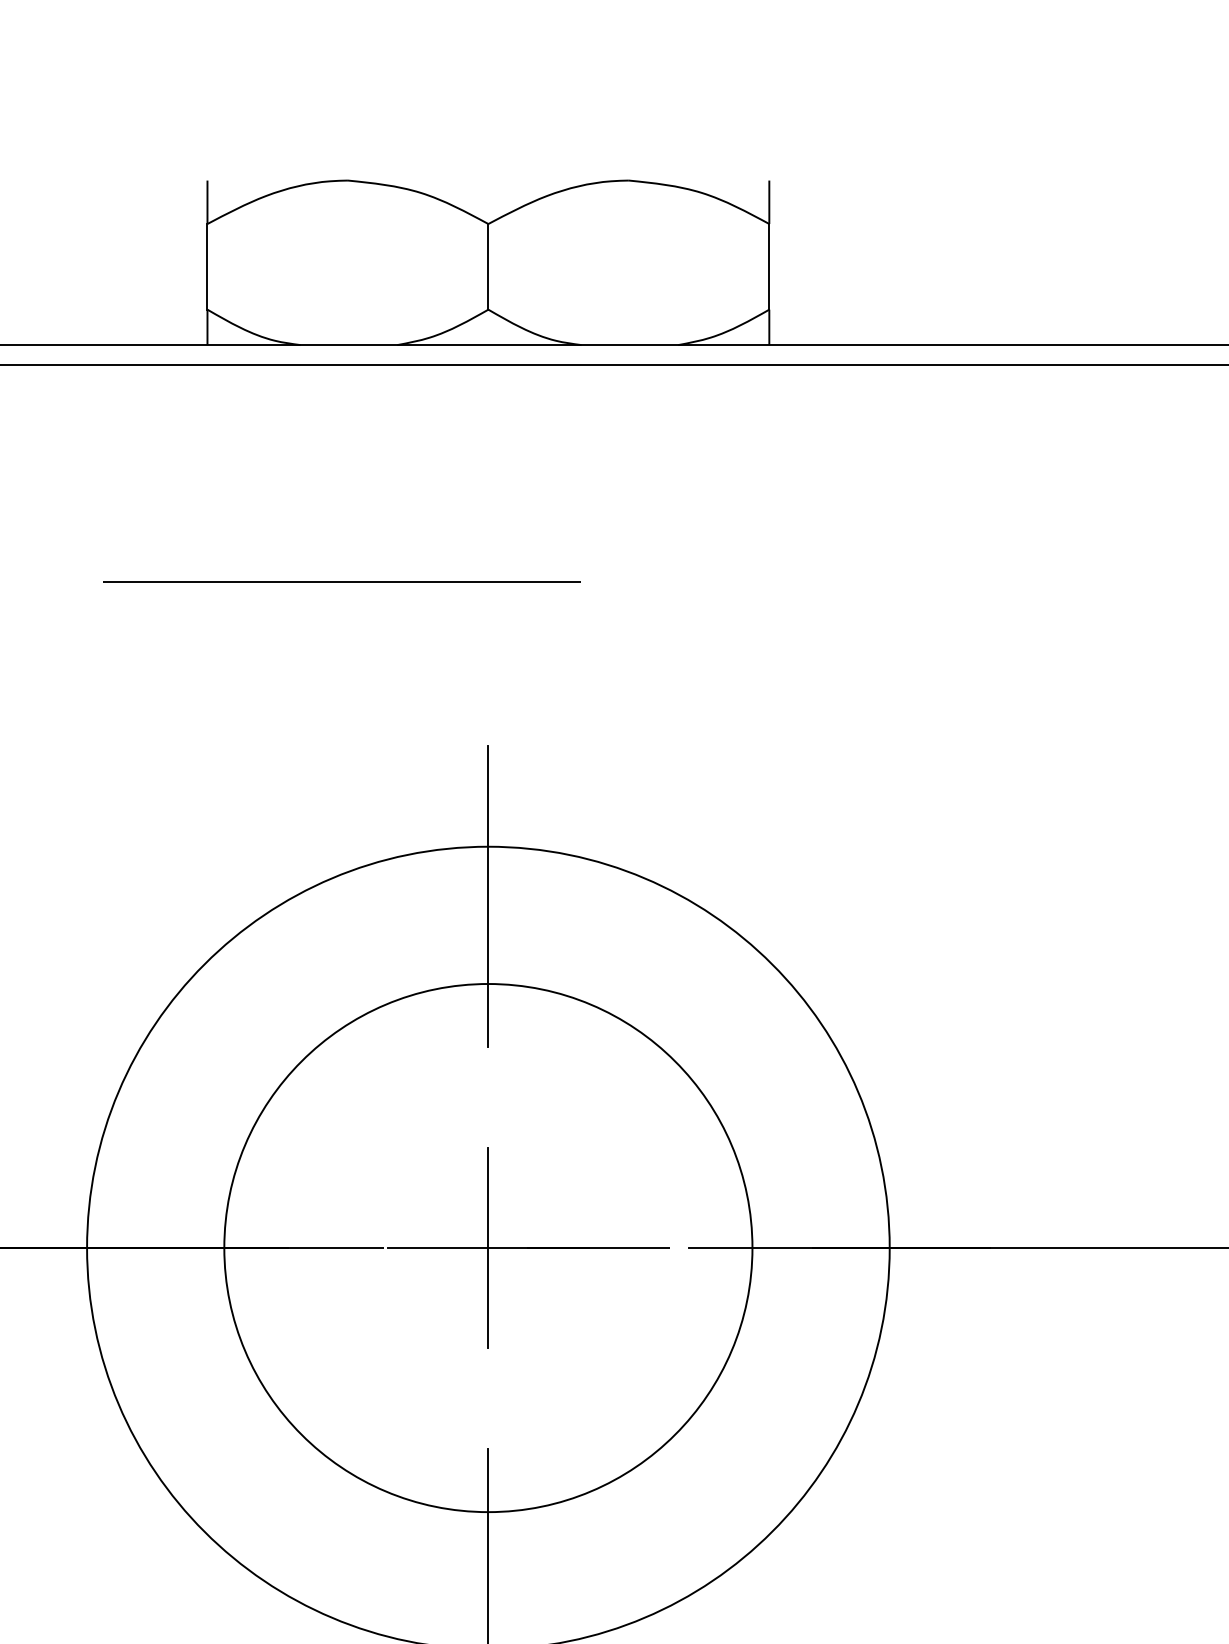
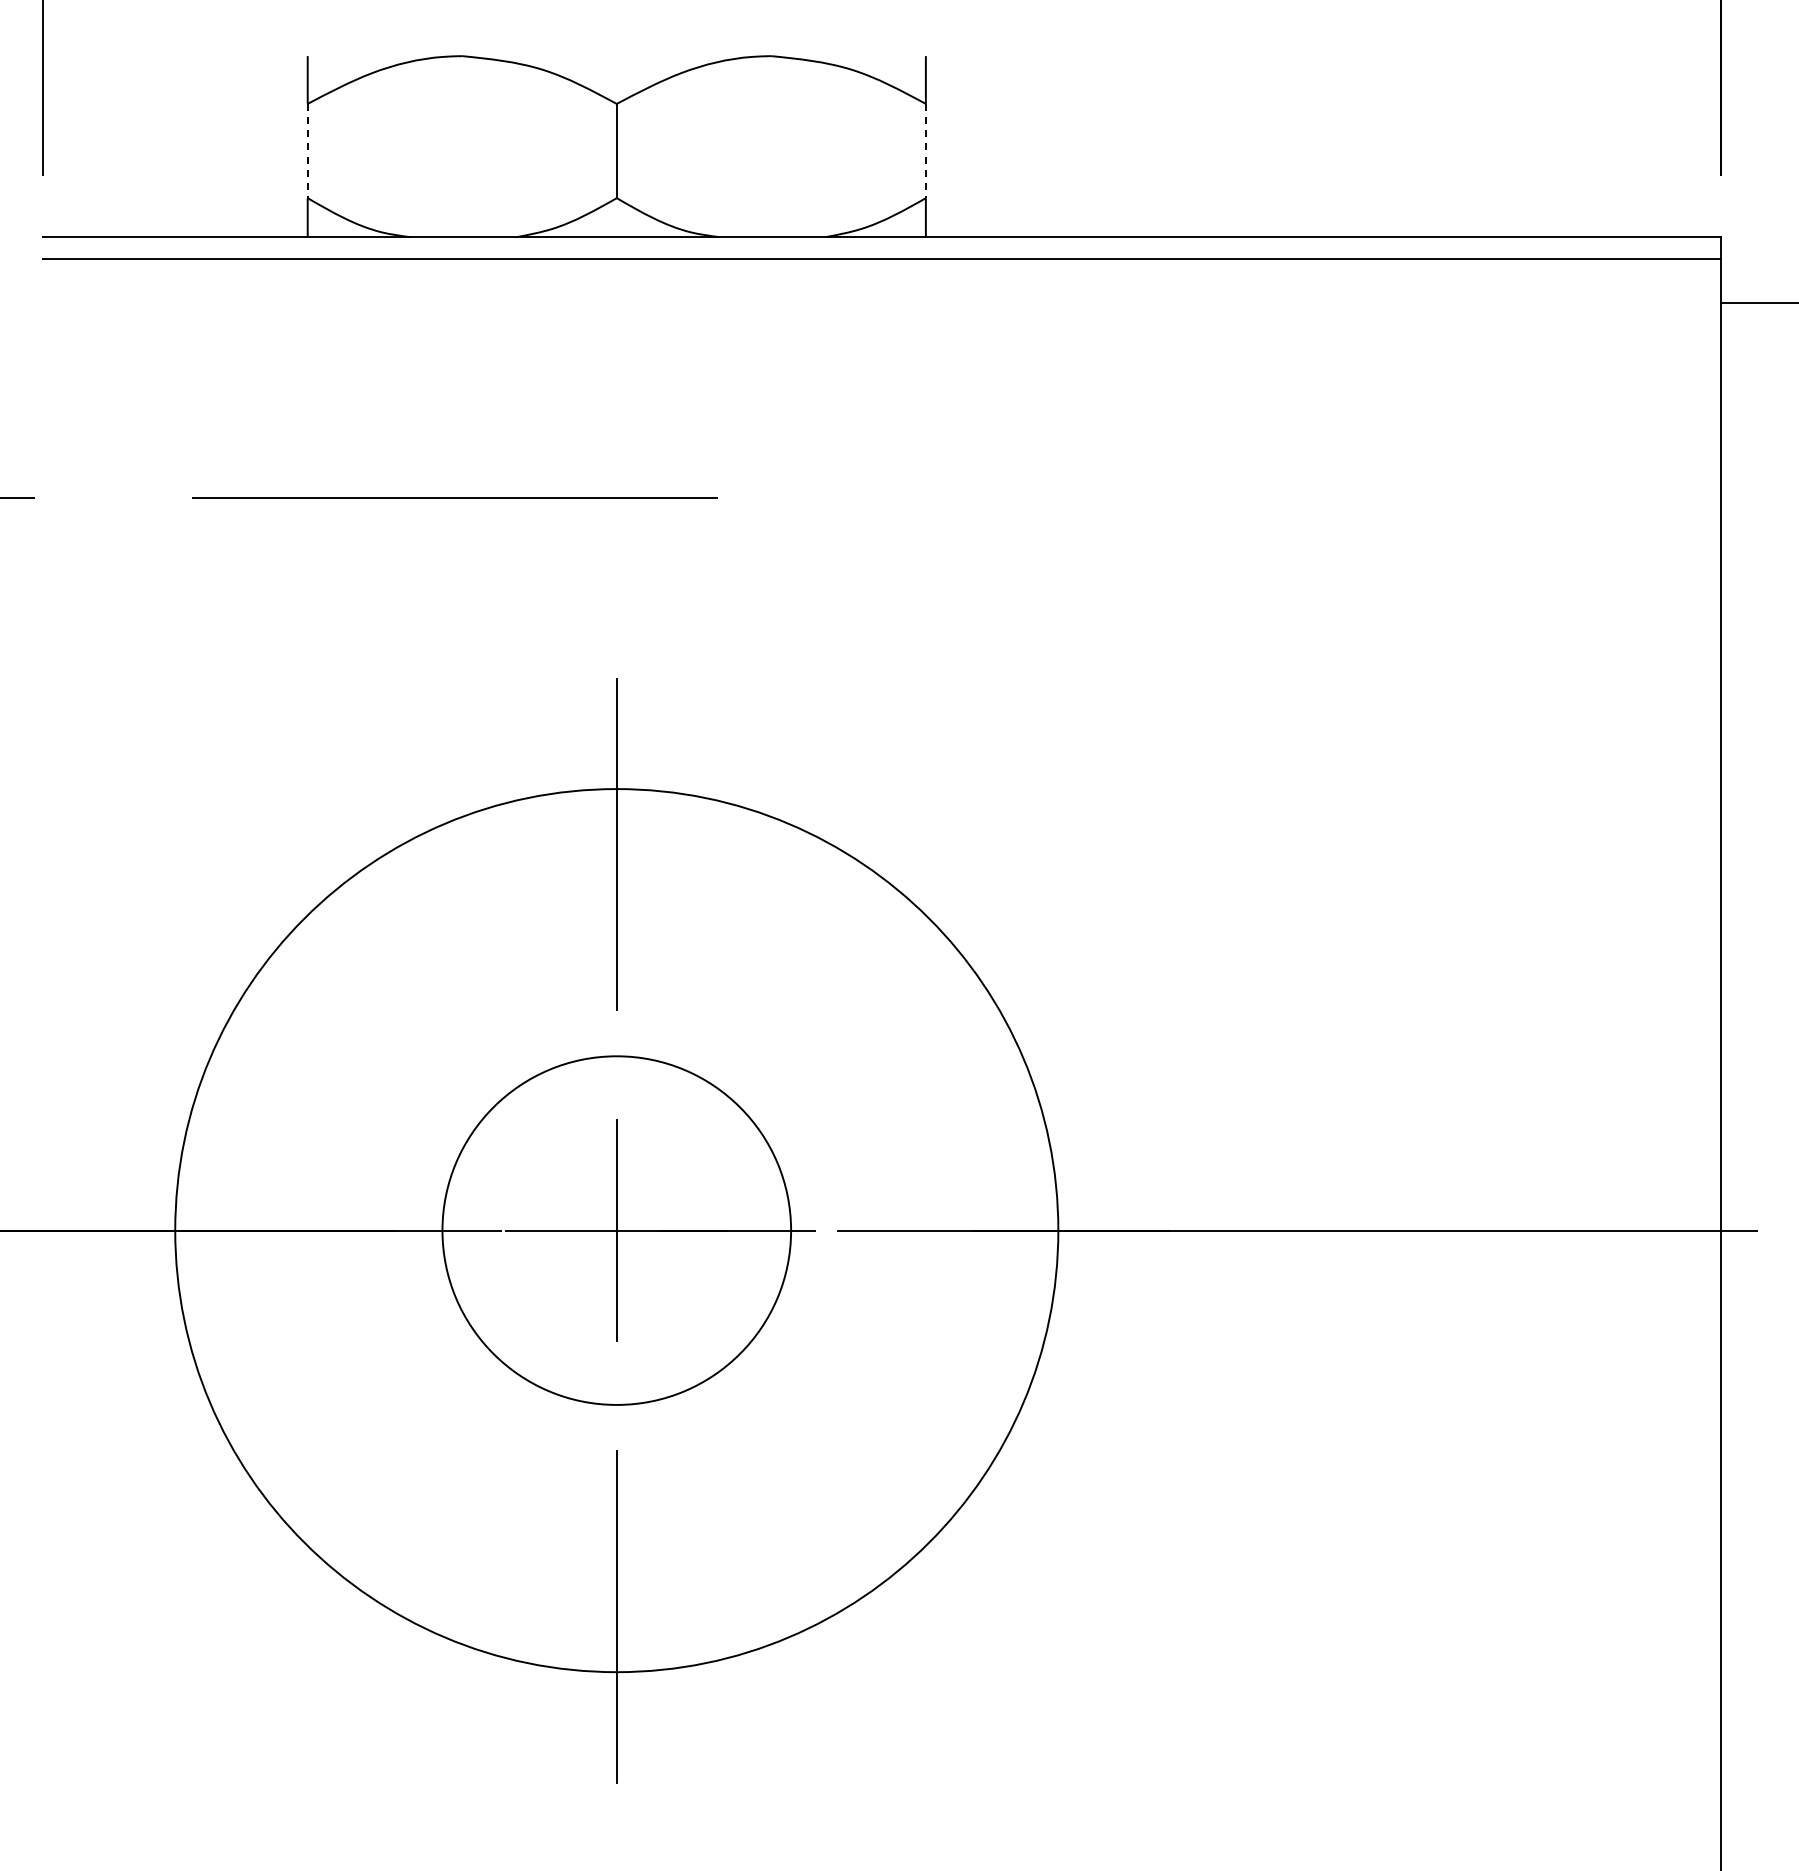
line: (207, 267) -> (307, 151), solid -> dashed
line: (768, 267) -> (925, 151), solid -> dashed
circle: (488, 1247) -> (616, 1230), size x0.6

